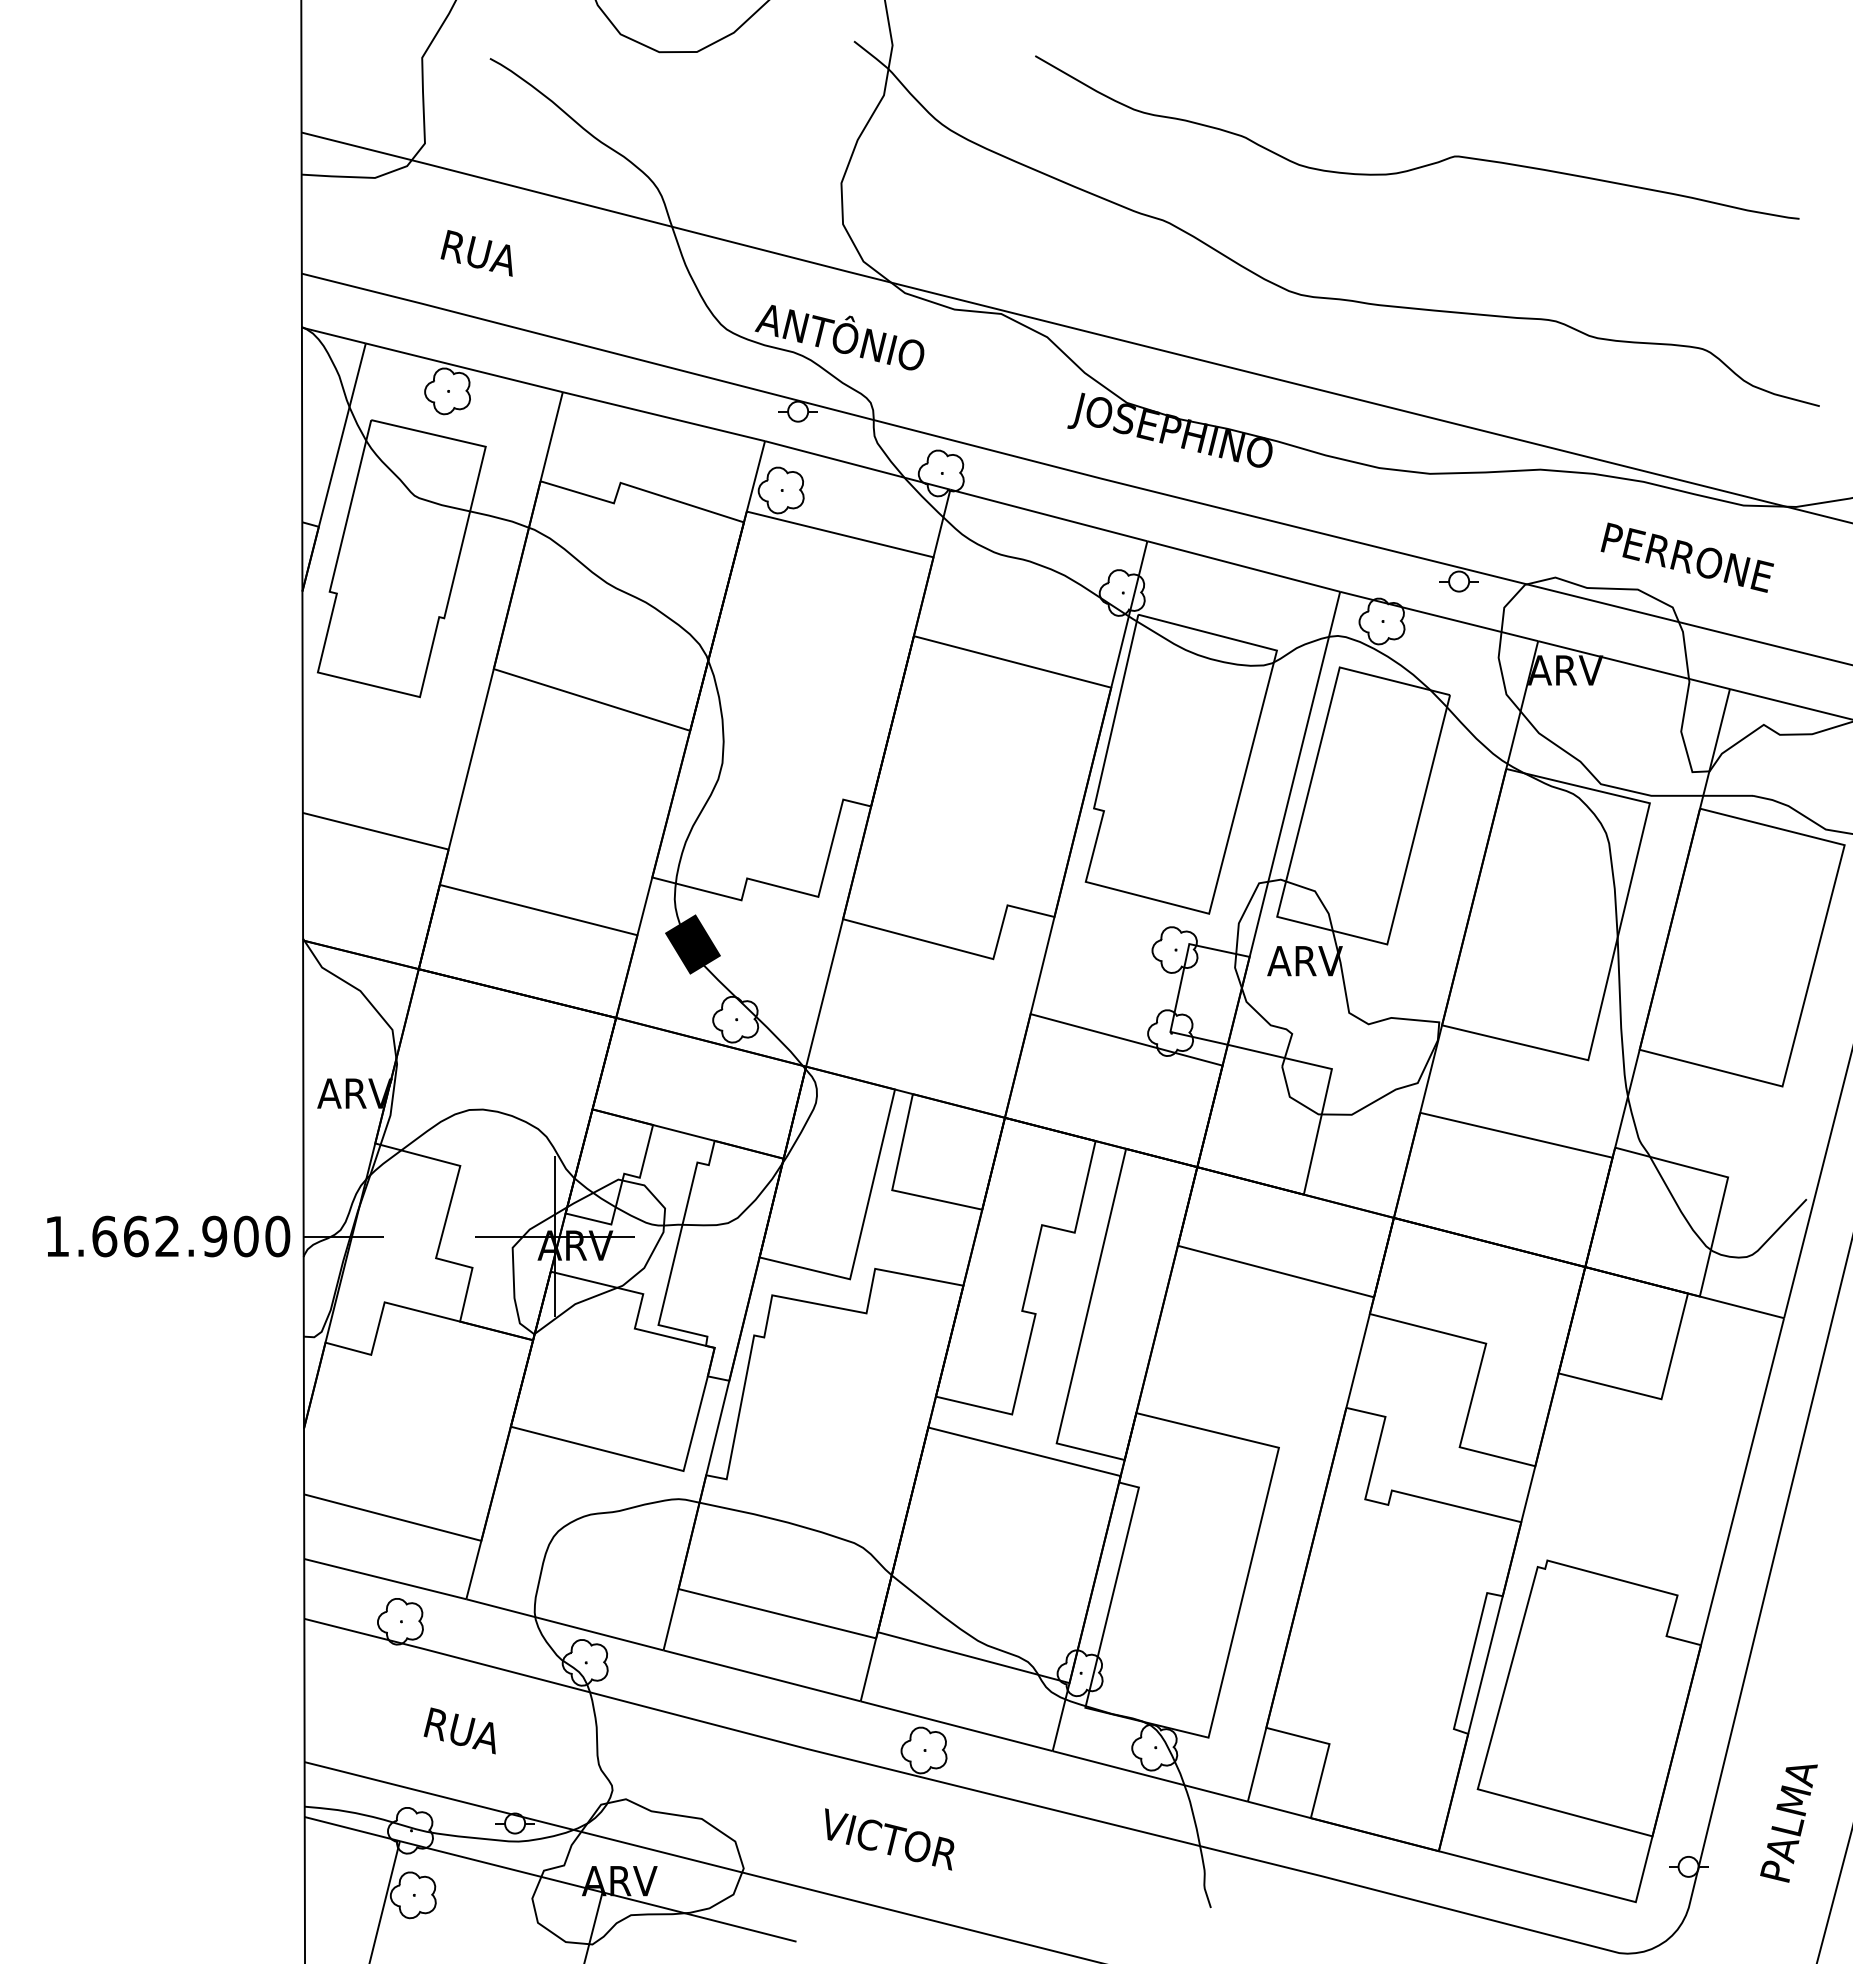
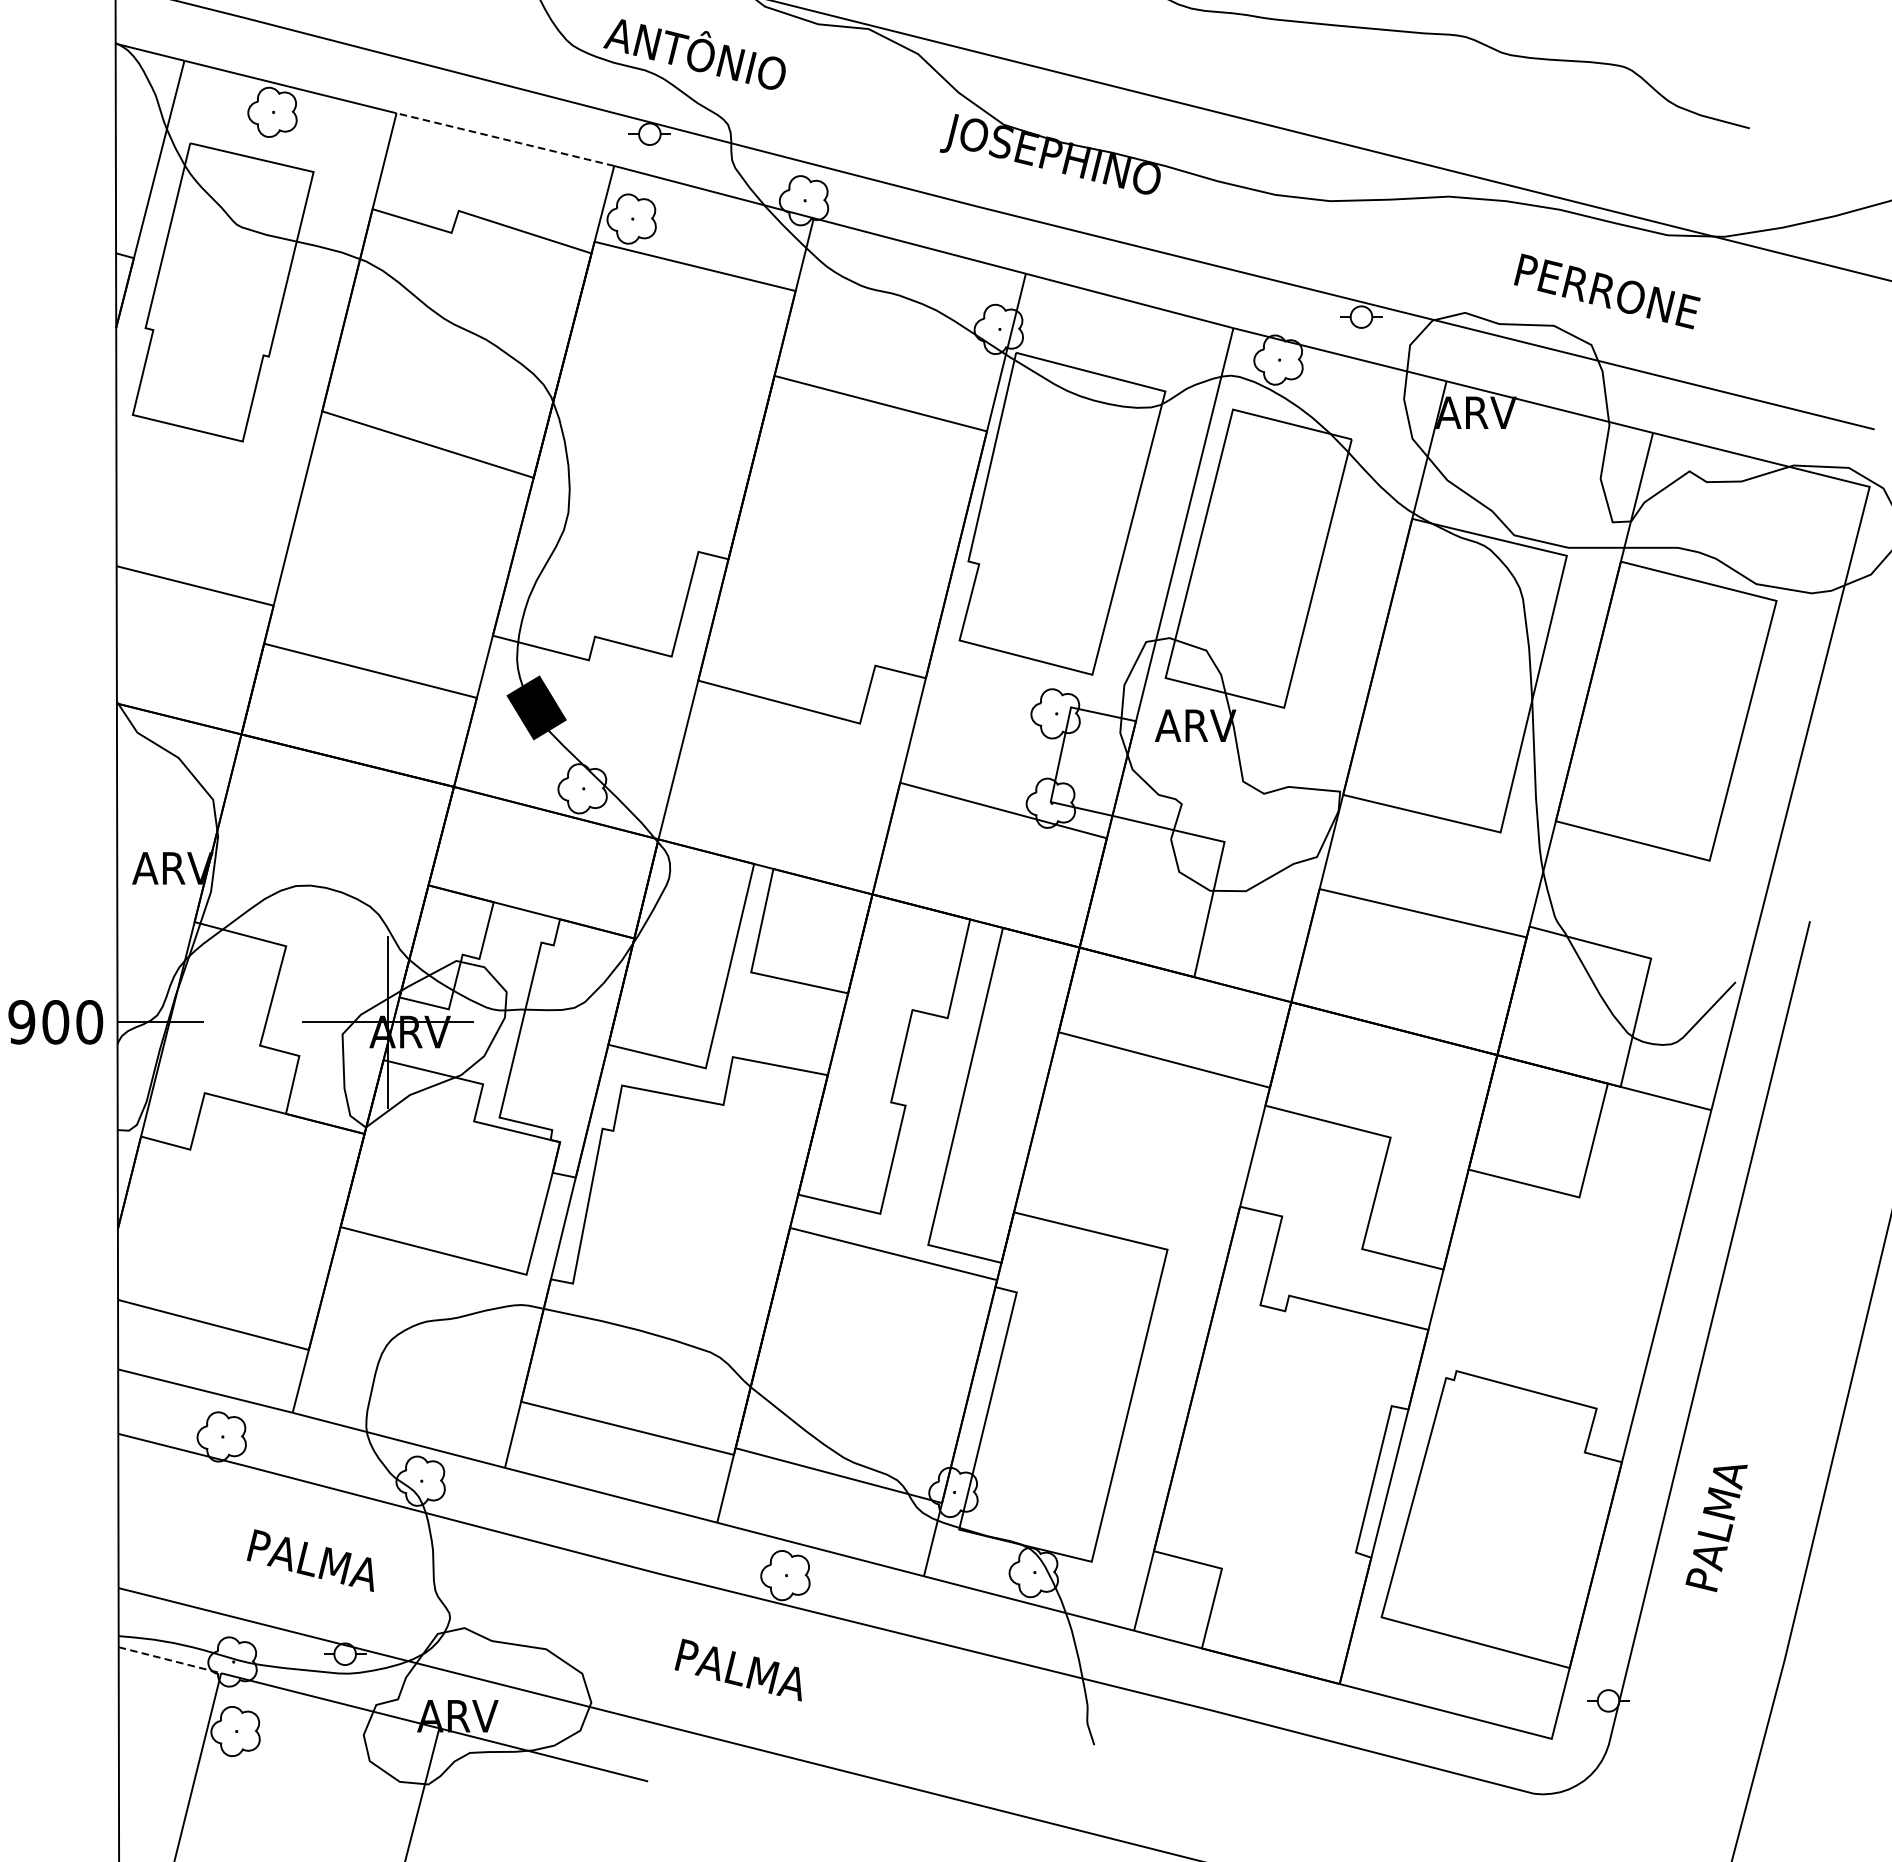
line: (663, 416) -> (504, 139), solid -> dashed
text: (485, 1738) -> (313, 1562), RUA -> PALMA
text: (1788, 1823) -> (1716, 1528), moved
line: (352, 1829) -> (170, 1660), solid -> dashed
text: (887, 1839) -> (746, 1671), VICTOR -> PALMA

